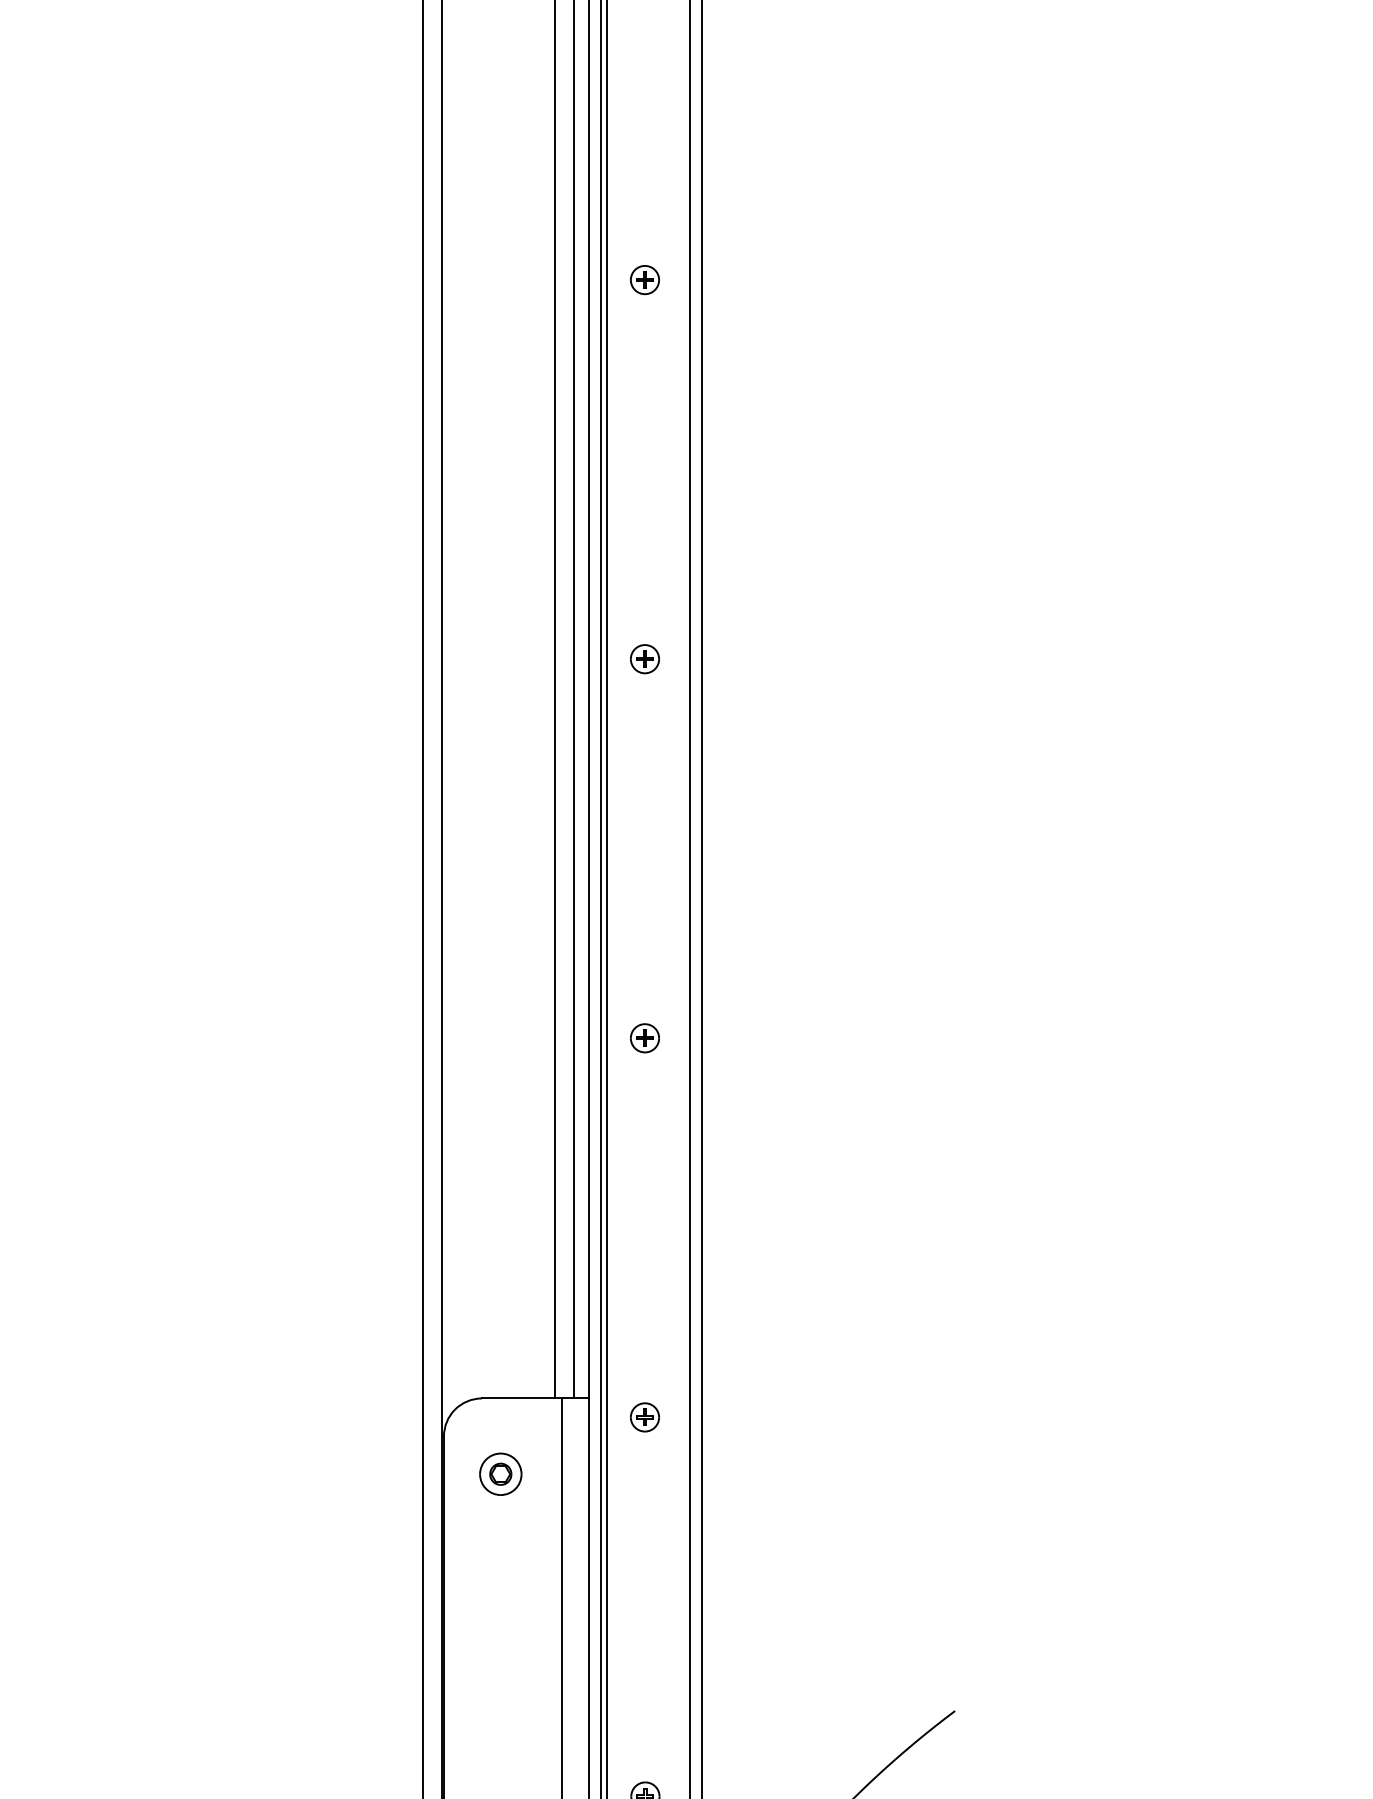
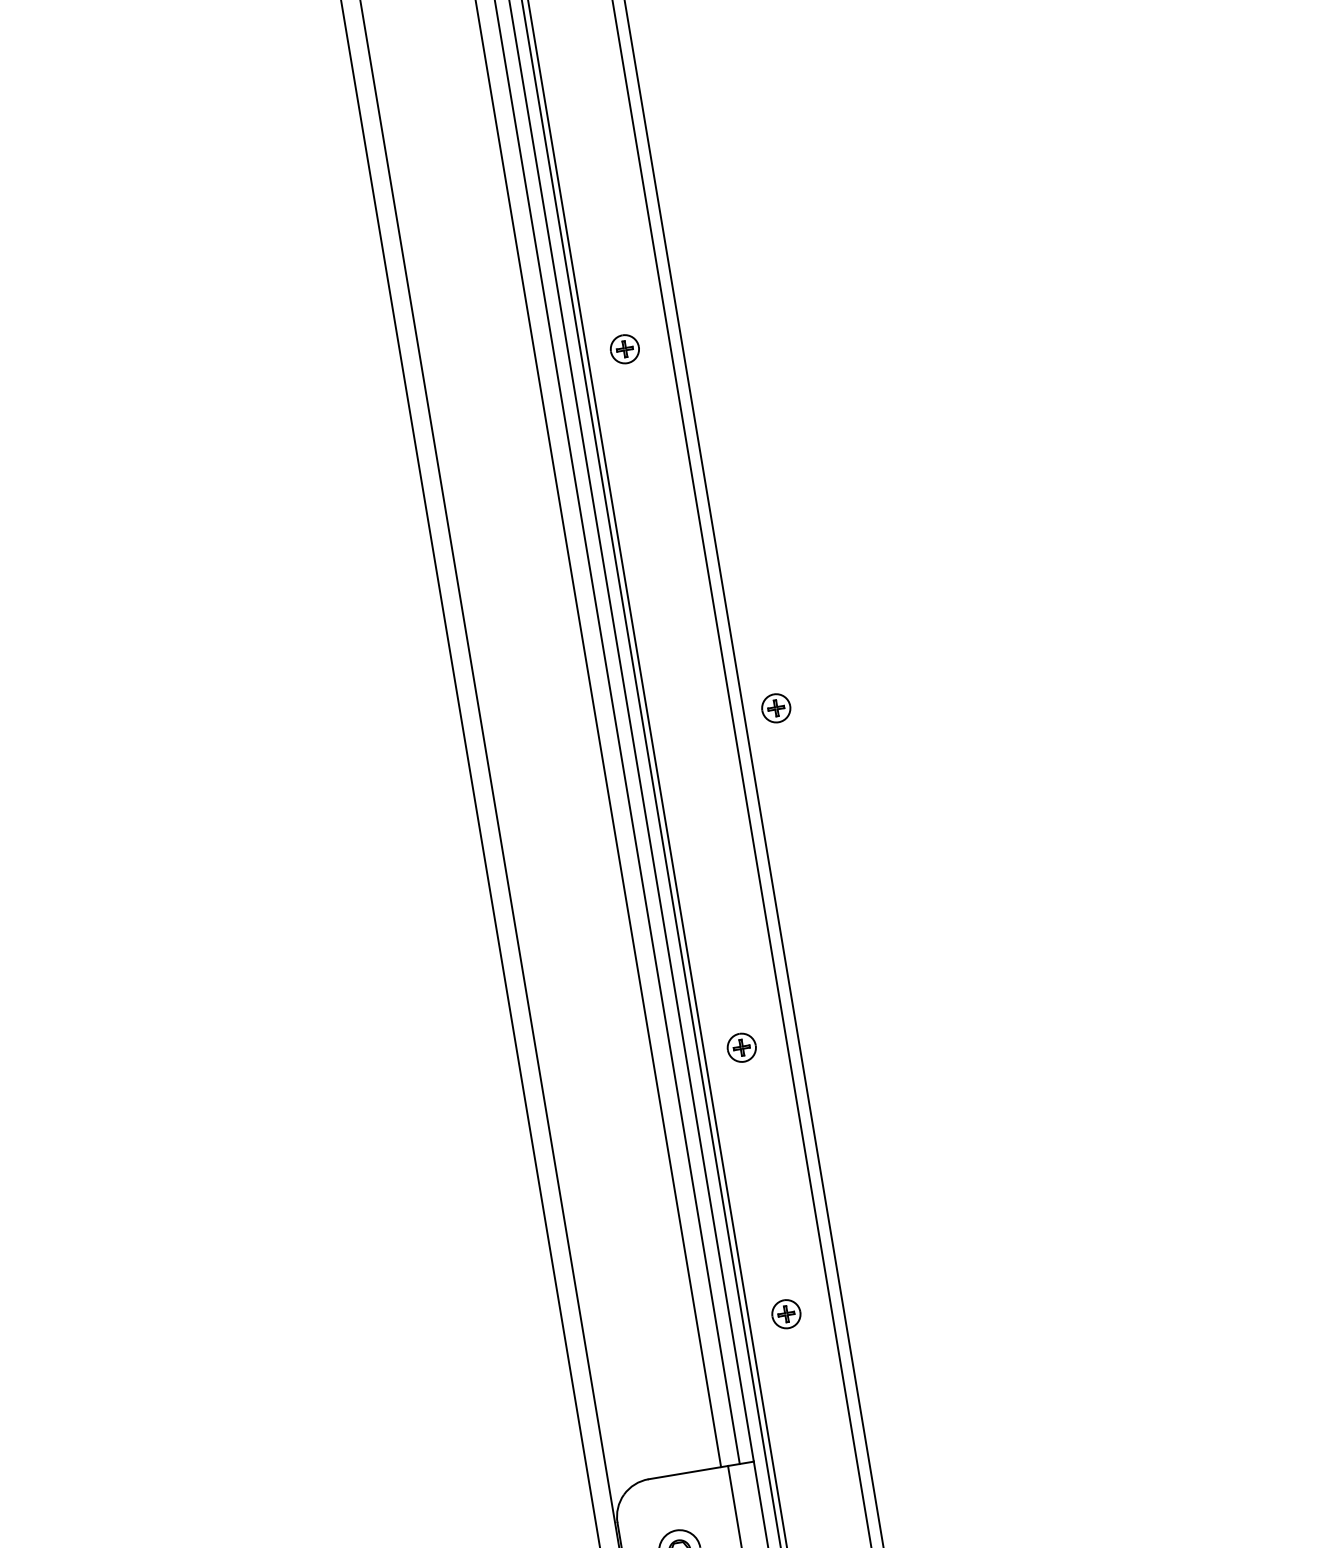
part: (644, 659) -> (775, 708), moved
part: (644, 1038) -> (741, 1048), moved
part: (644, 1417) -> (785, 1314), moved

